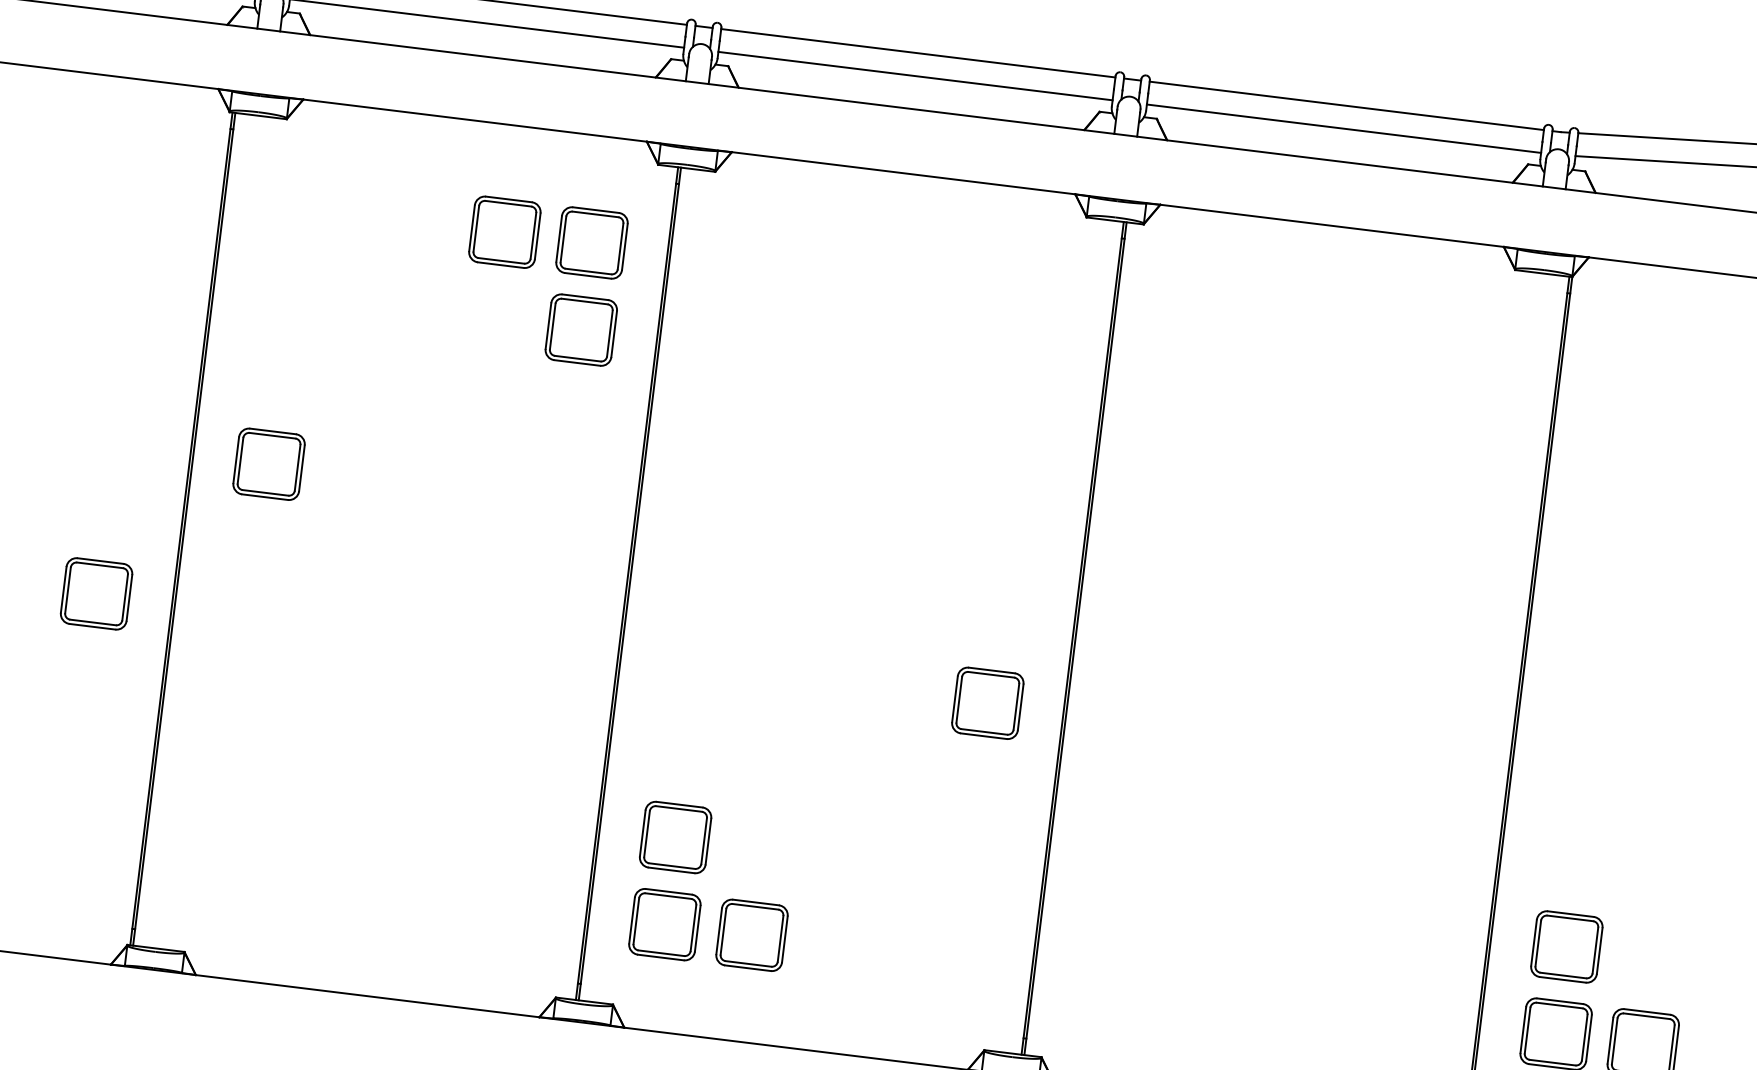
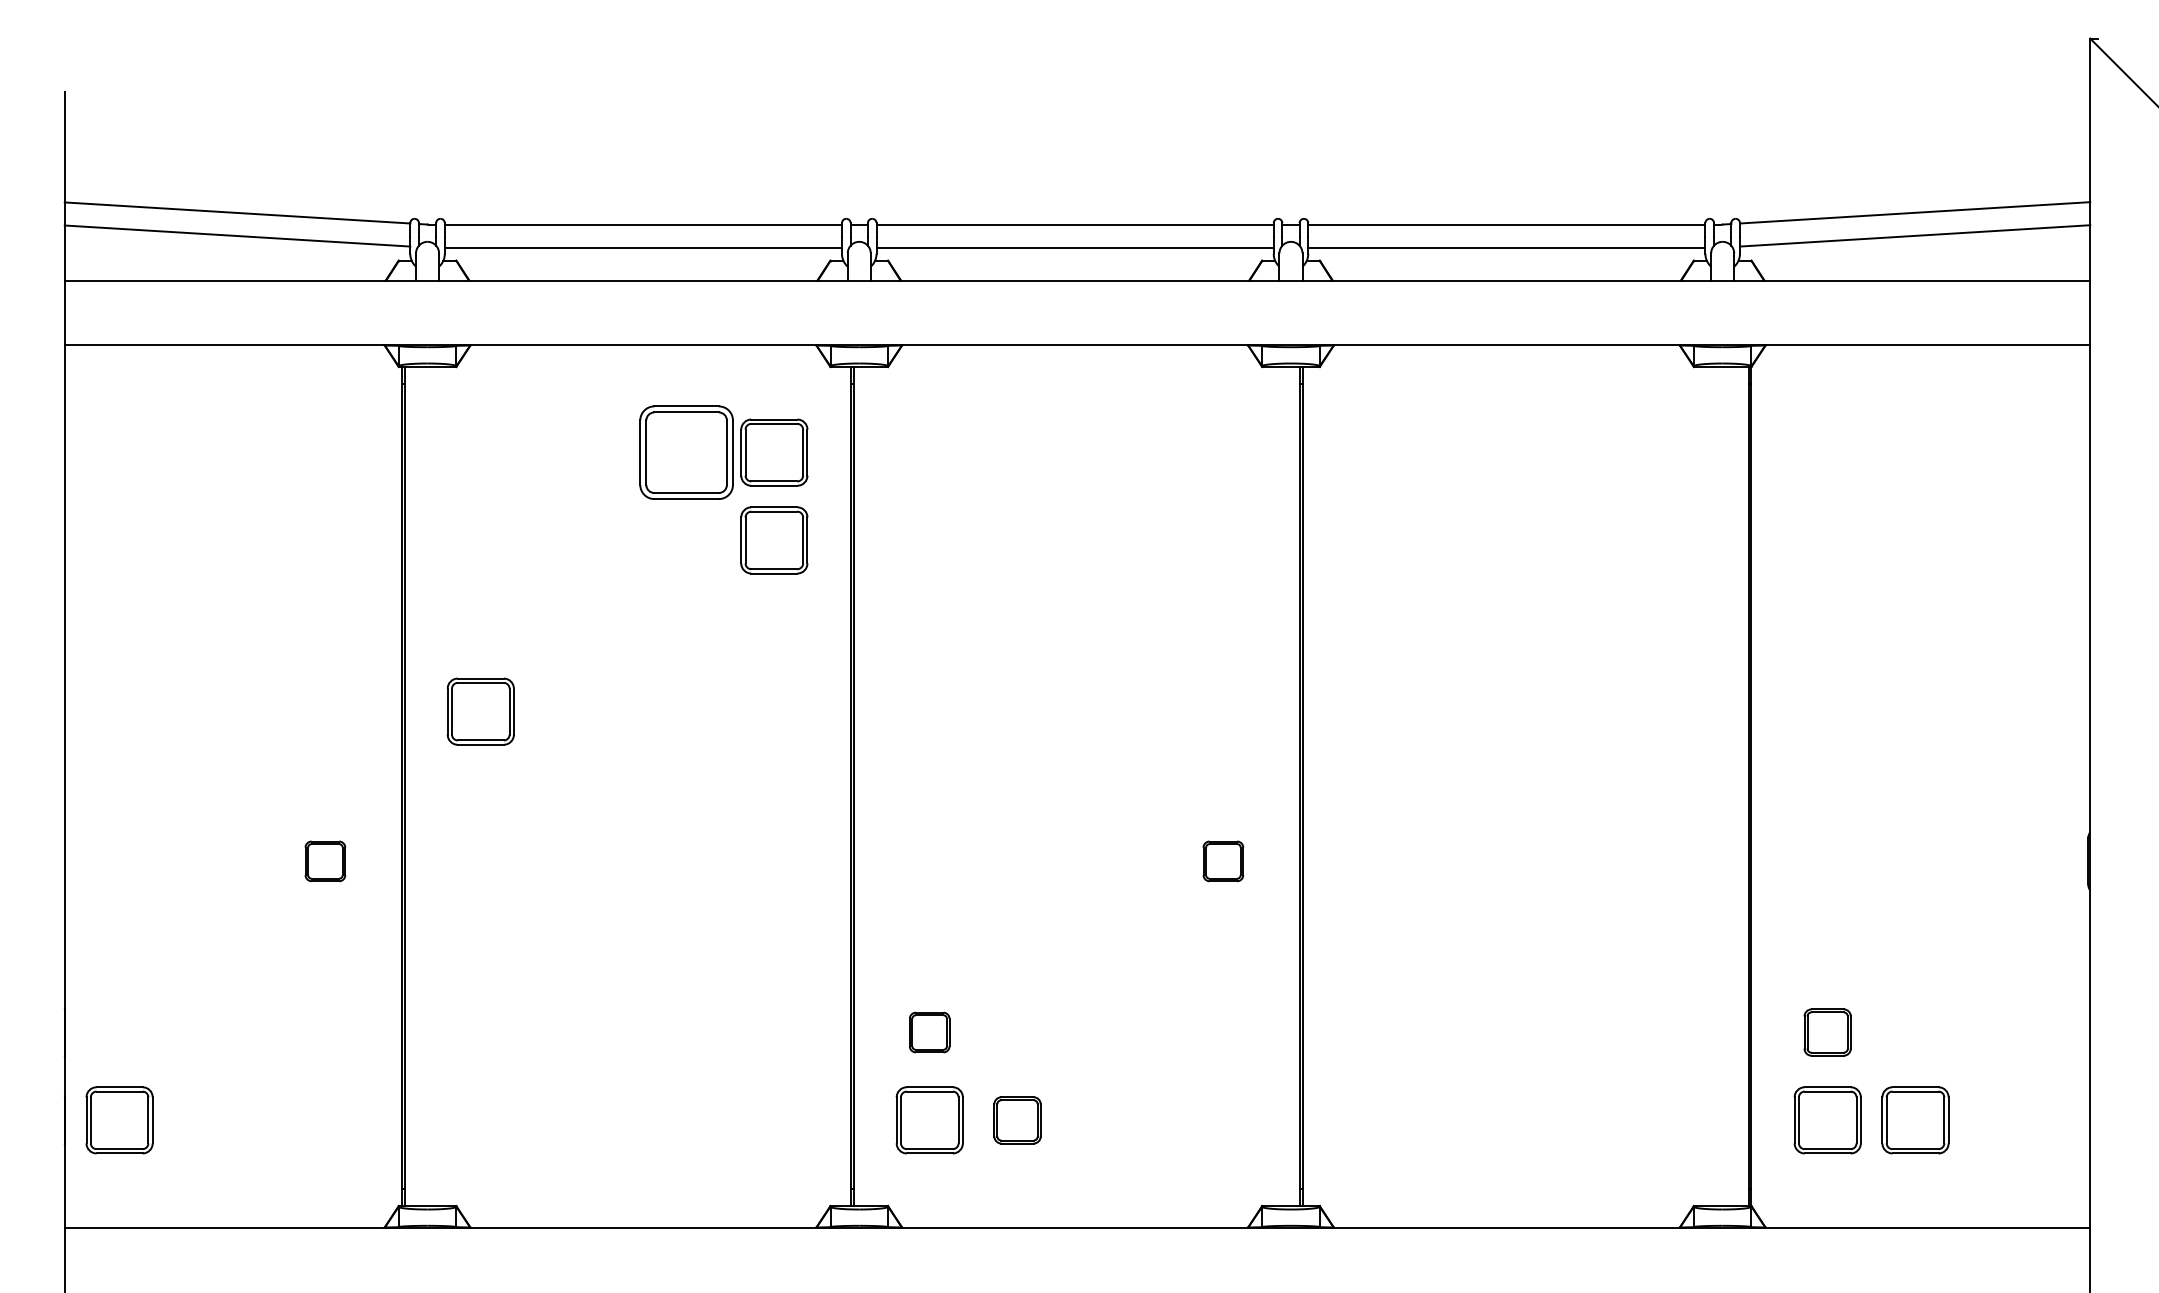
part: (504, 232) -> (686, 452), size x1.4
part: (96, 594) -> (325, 861), size x0.6
part: (987, 703) -> (1223, 861), size x0.6
part: (675, 837) -> (929, 1032), size x0.6
part: (751, 935) -> (1017, 1120), size x0.7
part: (1566, 946) -> (1827, 1032), size x0.7

